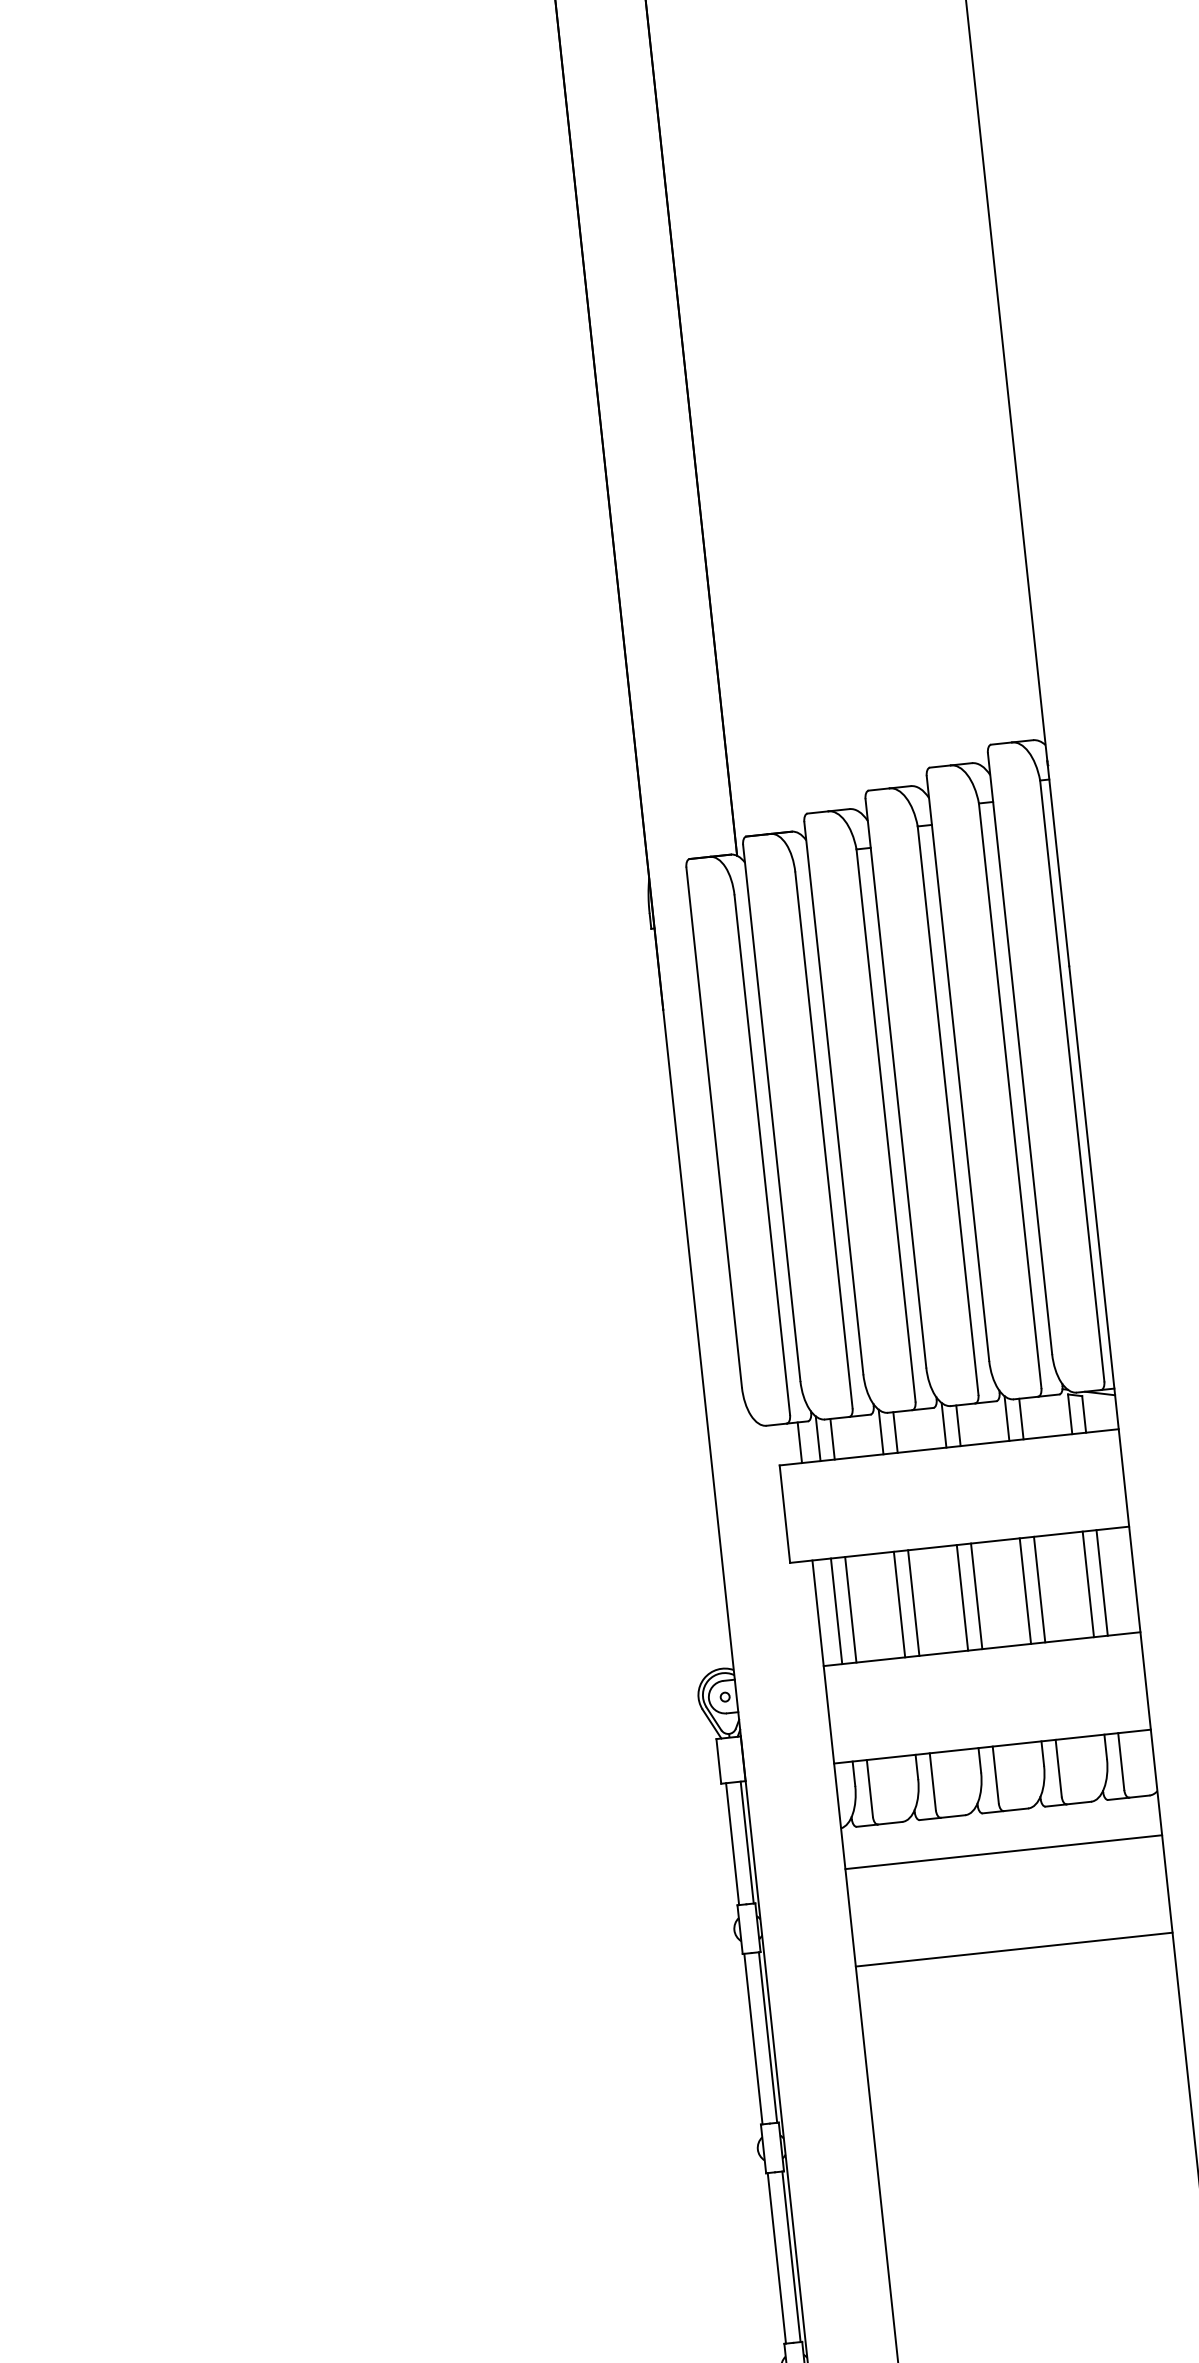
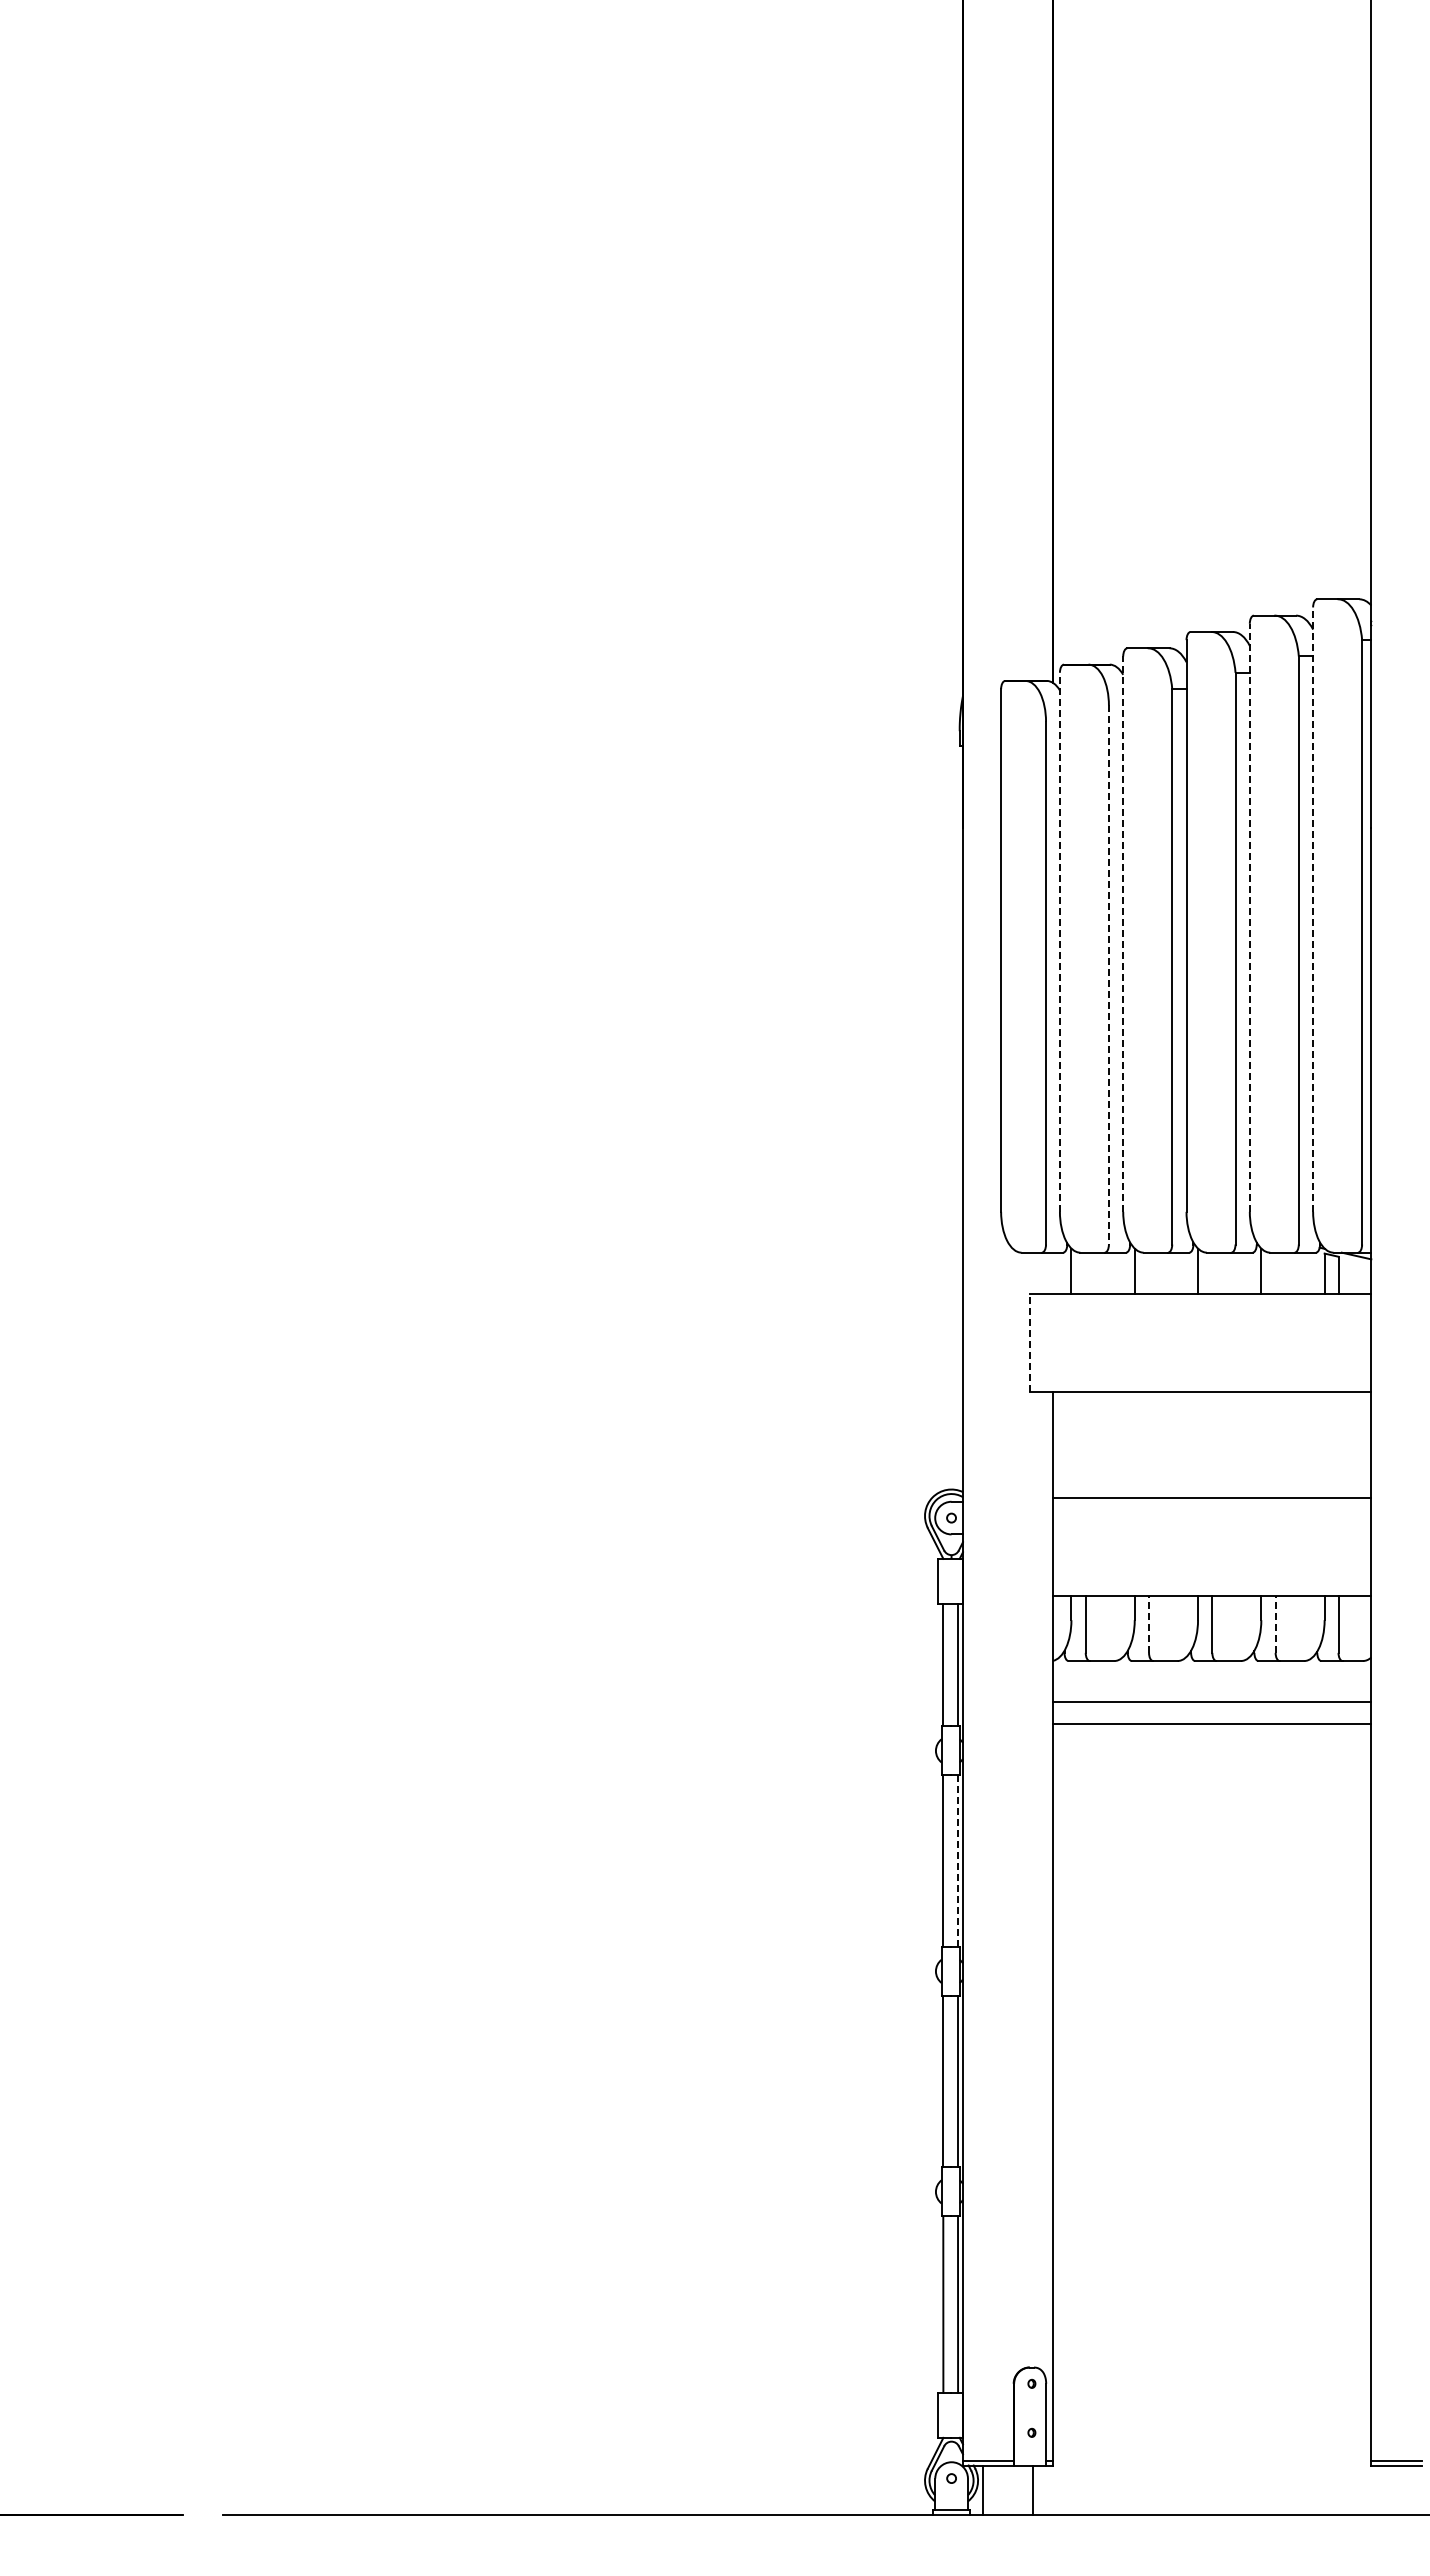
line: (1020, 1053) -> (1313, 909), solid -> dashed
line: (957, 1068) -> (1249, 917), solid -> dashed
line: (834, 1098) -> (1123, 934), solid -> dashed
line: (771, 1113) -> (1059, 942), solid -> dashed
line: (823, 1139) -> (1108, 974), solid -> dashed
line: (1021, 1418) -> (1275, 1272), removed
line: (958, 1425) -> (1212, 1272), removed
line: (895, 1431) -> (1149, 1272), removed
line: (832, 1438) -> (1085, 1272), removed
line: (799, 1442) -> (1052, 1272), removed
line: (785, 1514) -> (1030, 1342), solid -> dashed
line: (1102, 1582) -> (1338, 1444), removed
line: (1088, 1584) -> (1324, 1444), removed
line: (1039, 1589) -> (1275, 1444), removed
line: (1025, 1591) -> (1261, 1444), removed
line: (976, 1596) -> (1212, 1444), removed
line: (962, 1597) -> (1198, 1444), removed
line: (914, 1602) -> (1149, 1444), removed
line: (899, 1604) -> (1134, 1444), removed
line: (850, 1609) -> (1085, 1444), removed
line: (836, 1611) -> (1071, 1444), removed
line: (1058, 1768) -> (1275, 1624), solid -> dashed
line: (933, 1781) -> (1149, 1624), solid -> dashed
line: (1013, 1949) -> (1211, 1723), moved
line: (768, 2037) -> (958, 1861), solid -> dashed

